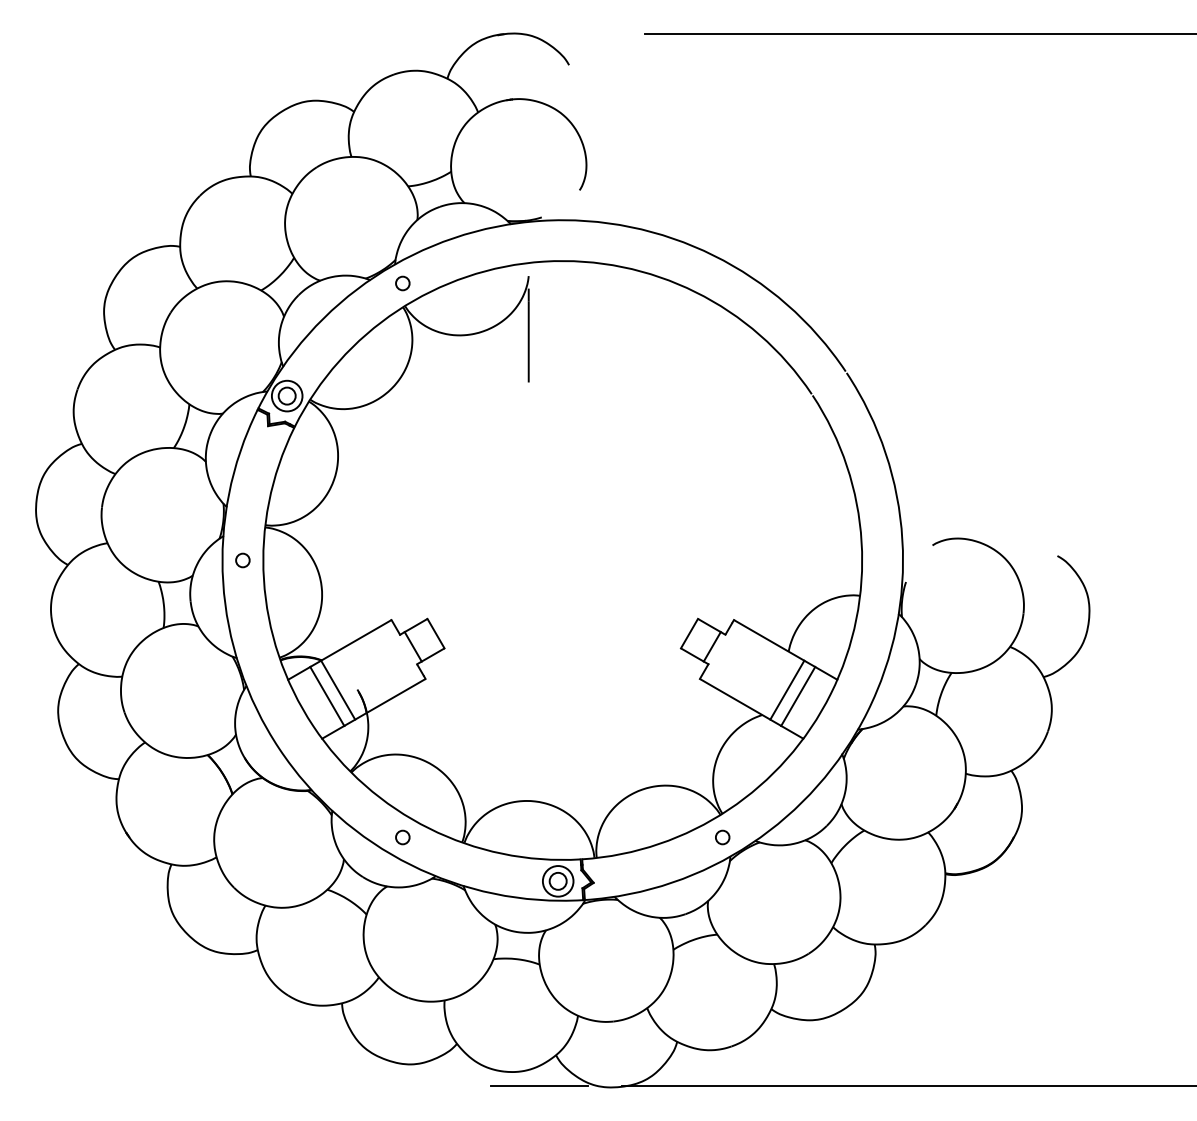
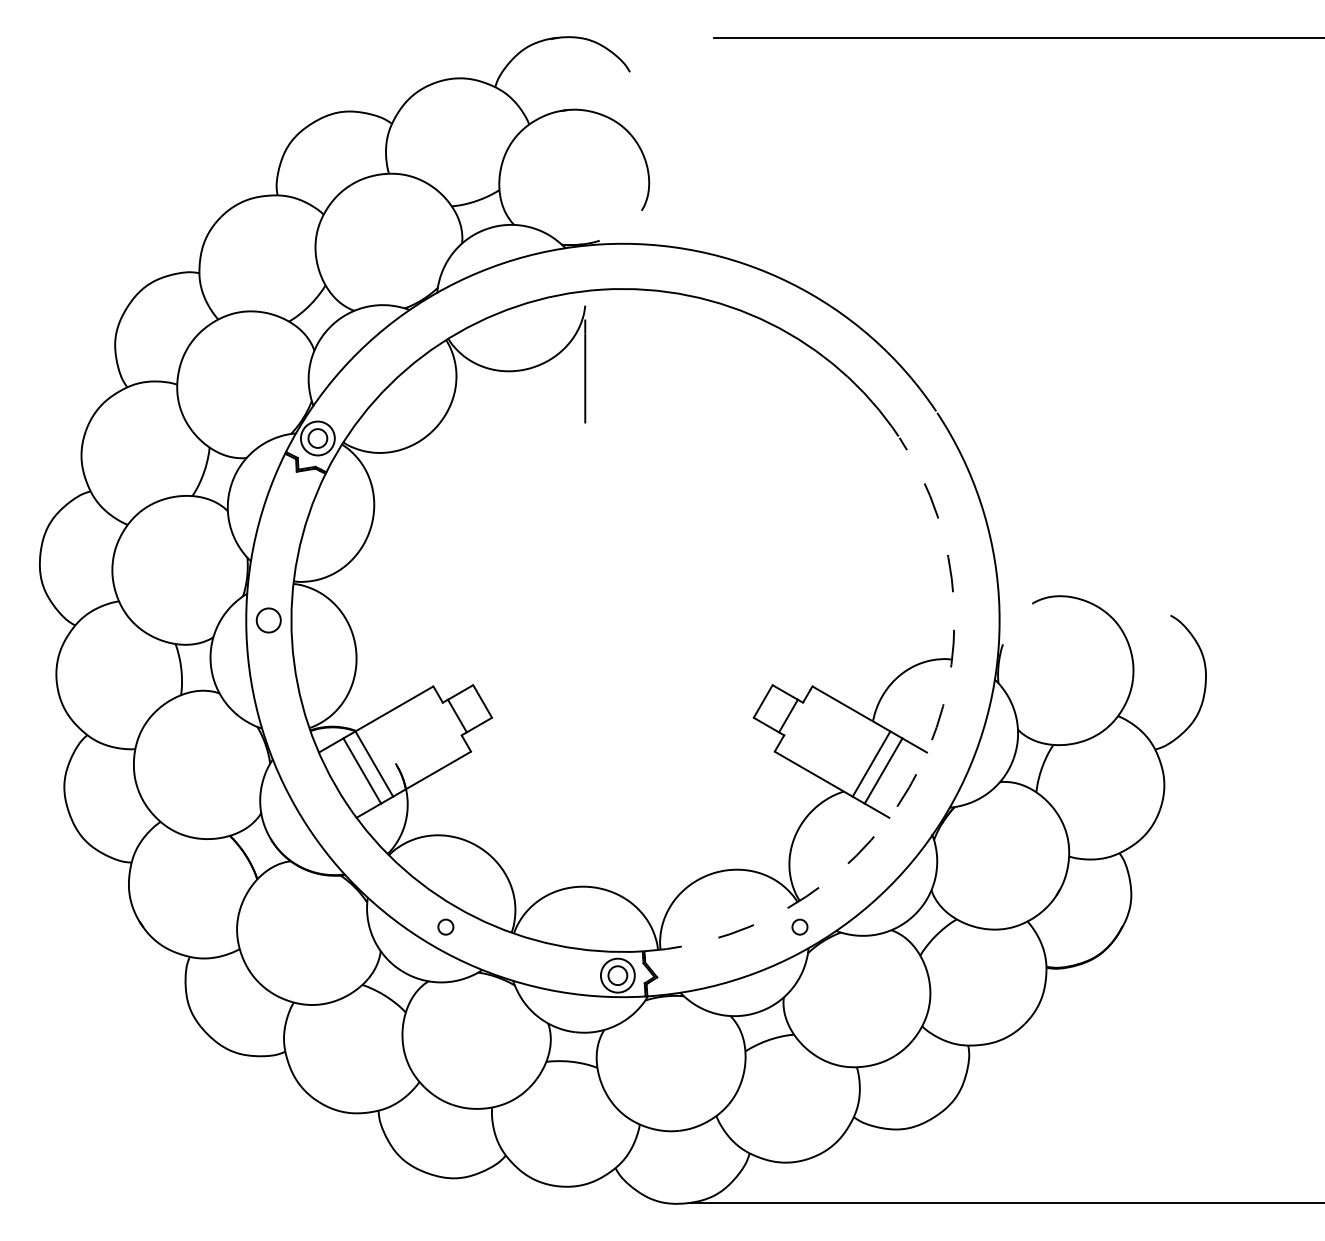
circle: (402, 283) -> (445, 313), removed
circle: (242, 560) -> (268, 620), size x1.6
arc: (830, 693) -> (919, 767), solid -> dashed
line: (539, 1086) -> (597, 1202), removed

